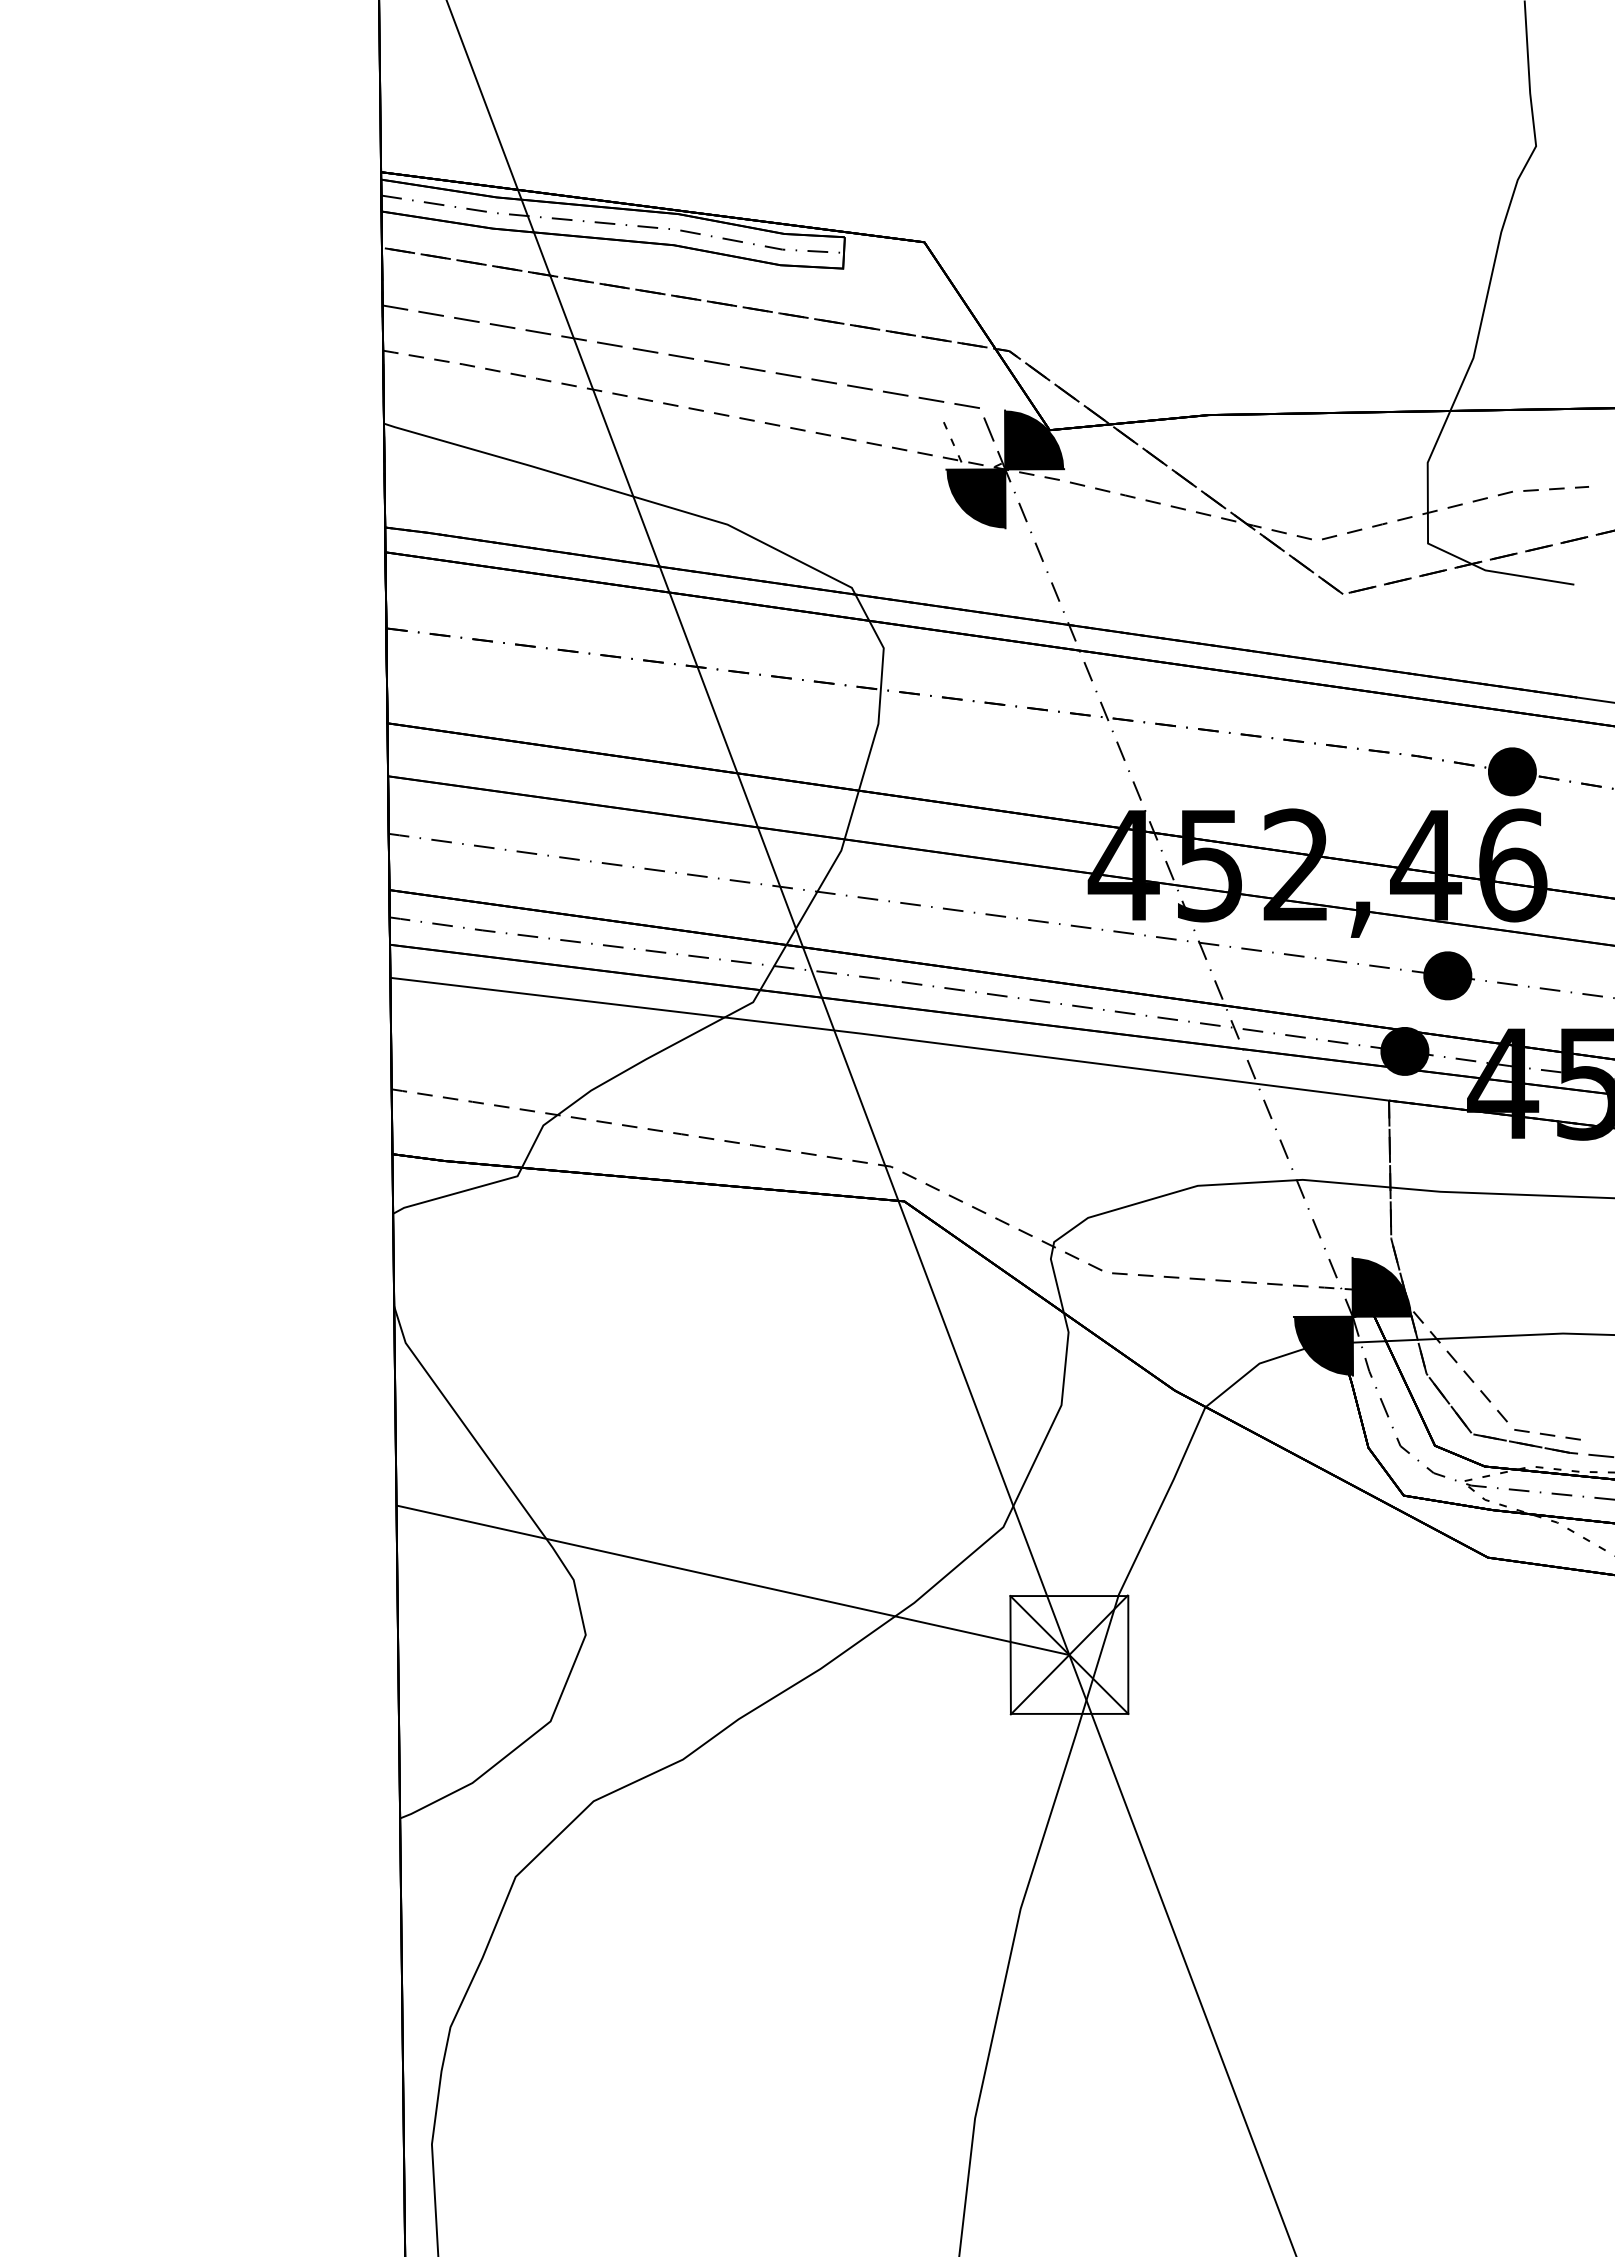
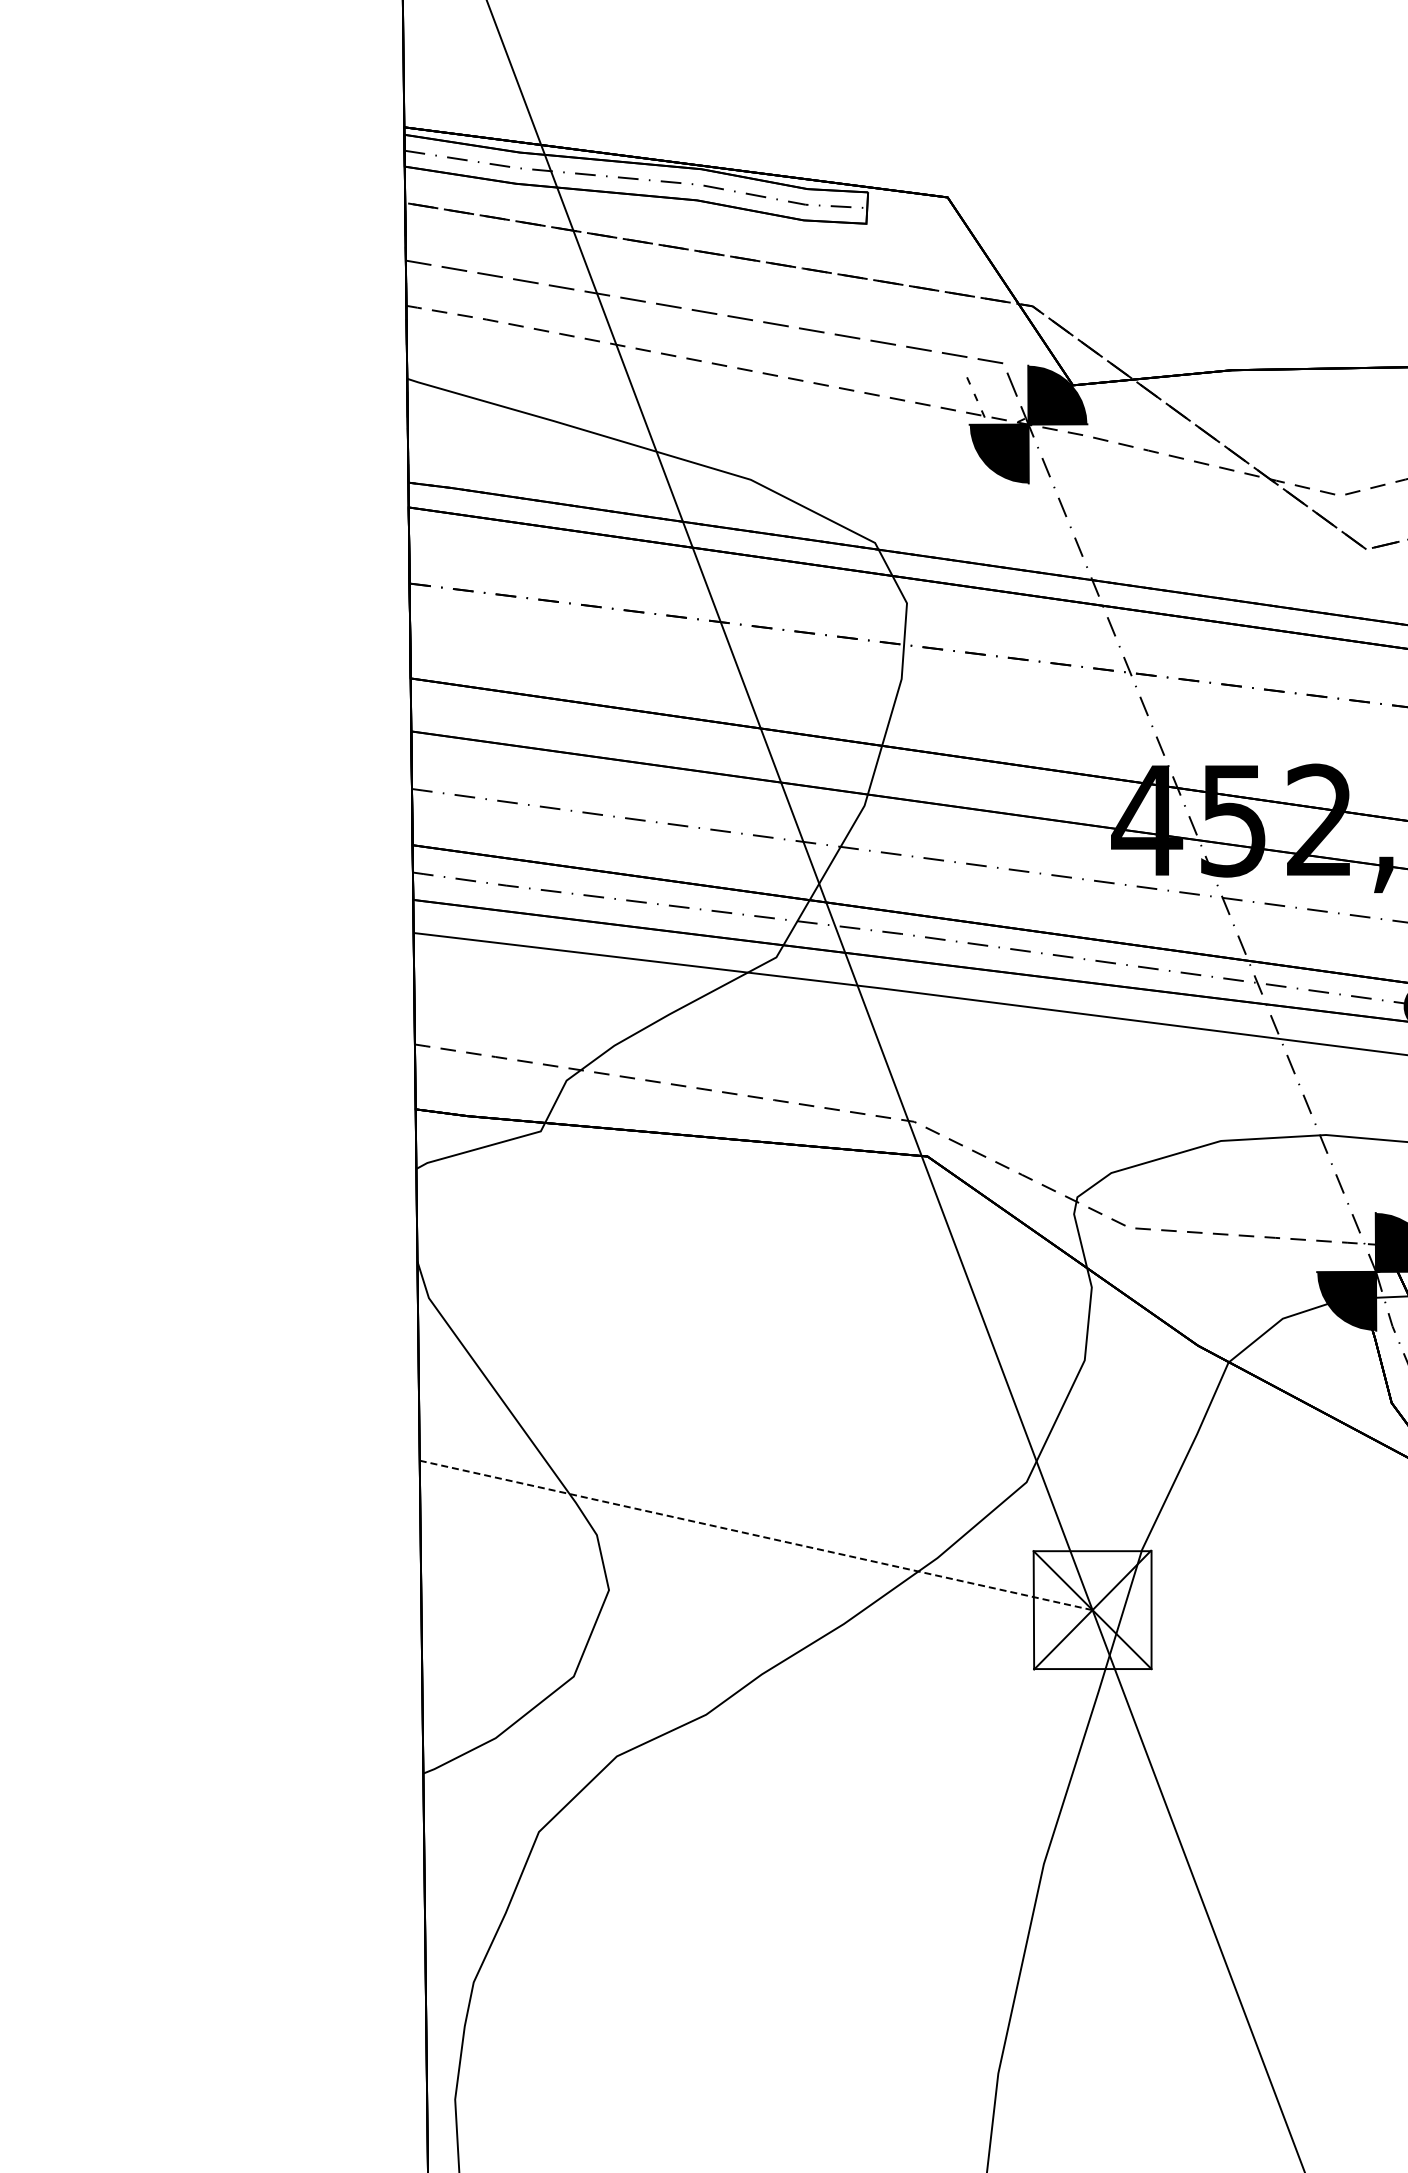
line: (732, 1580) -> (755, 1535), solid -> dashed

